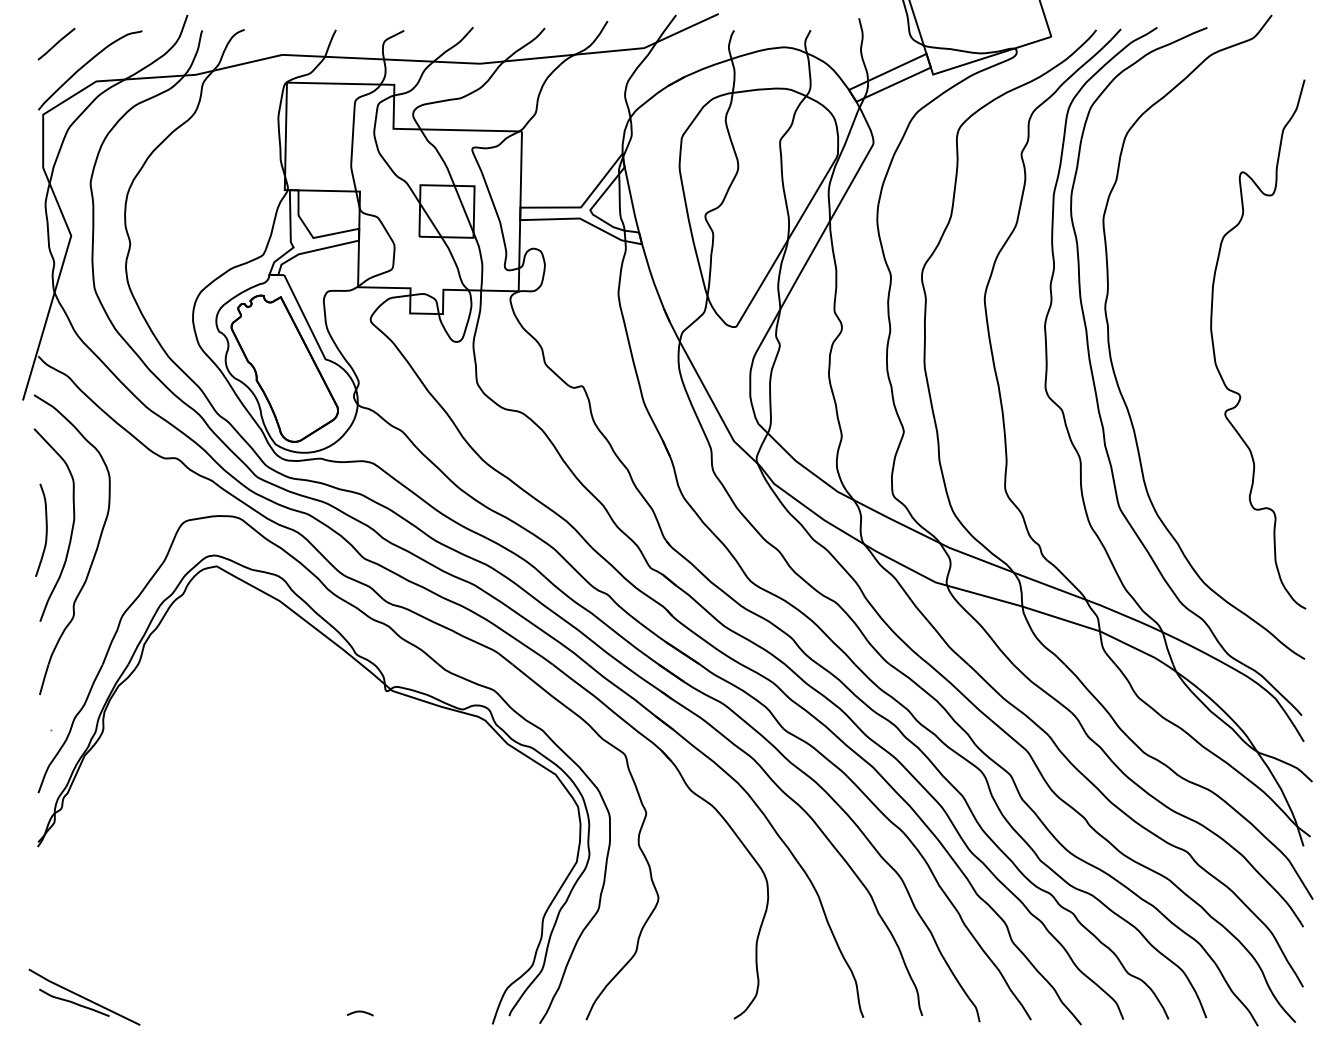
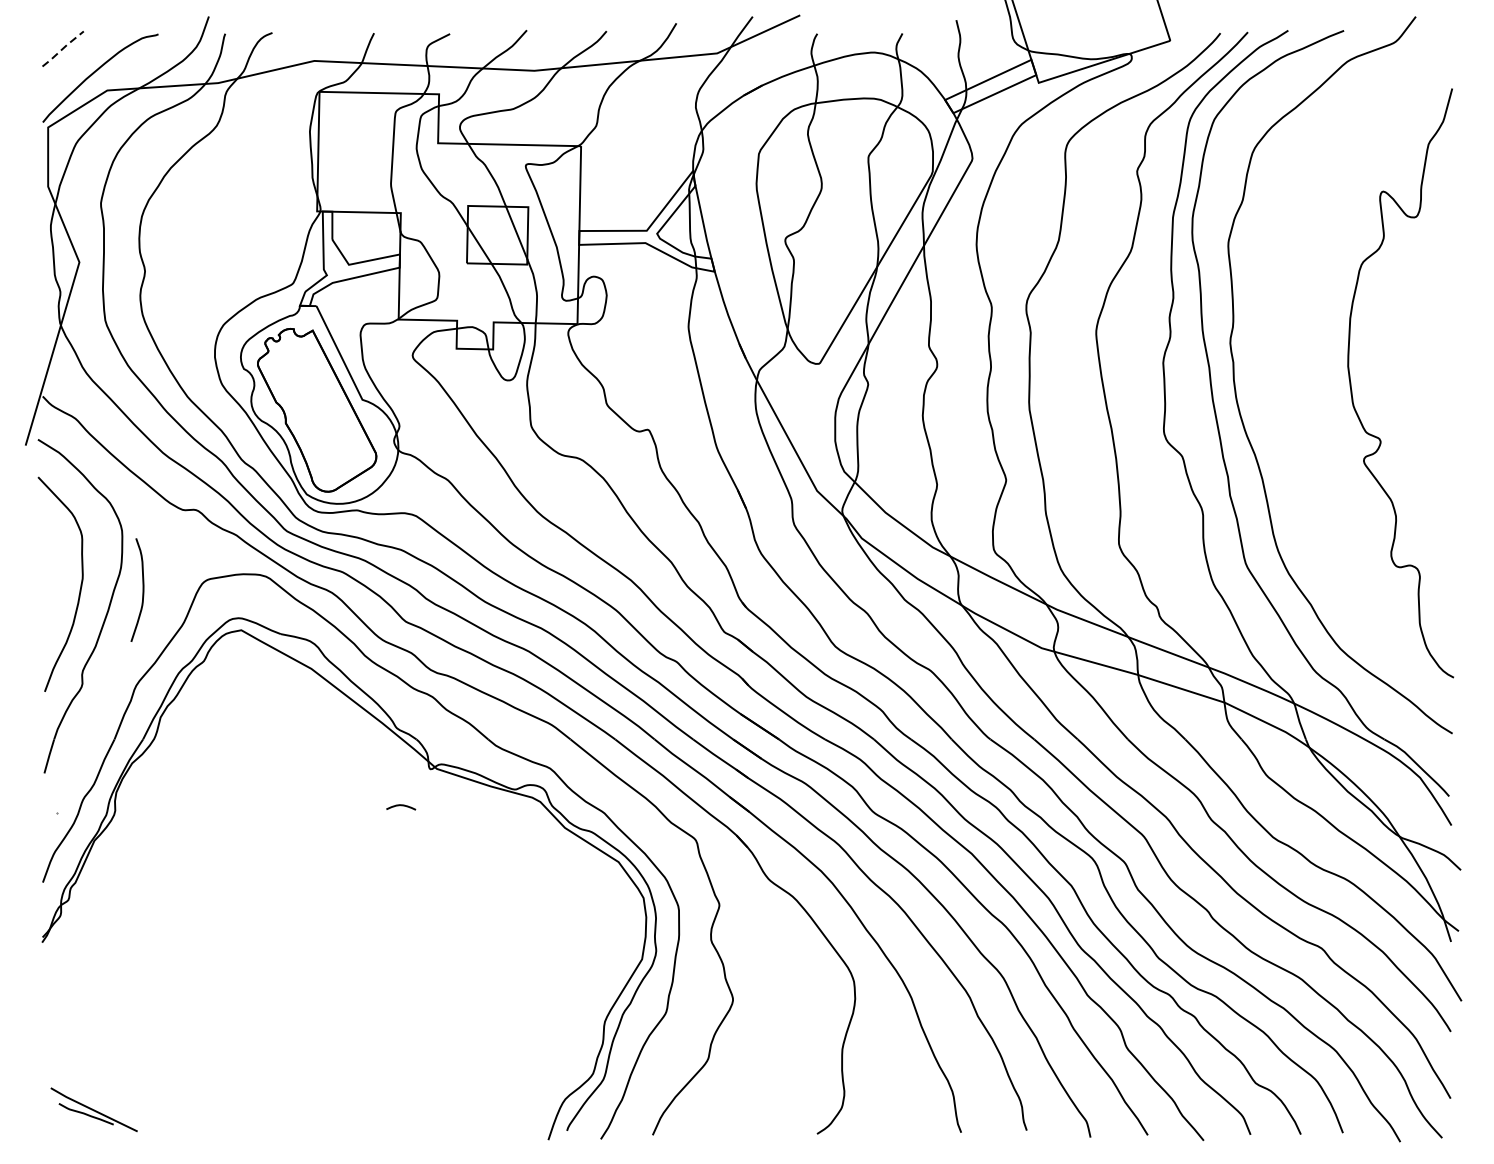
line: (56, 44) -> (63, 49), solid -> dashed
curve: (45, 530) -> (142, 590), moved
part: (84, 996) -> (94, 1109), size x0.7
curve: (359, 1012) -> (400, 806), moved

